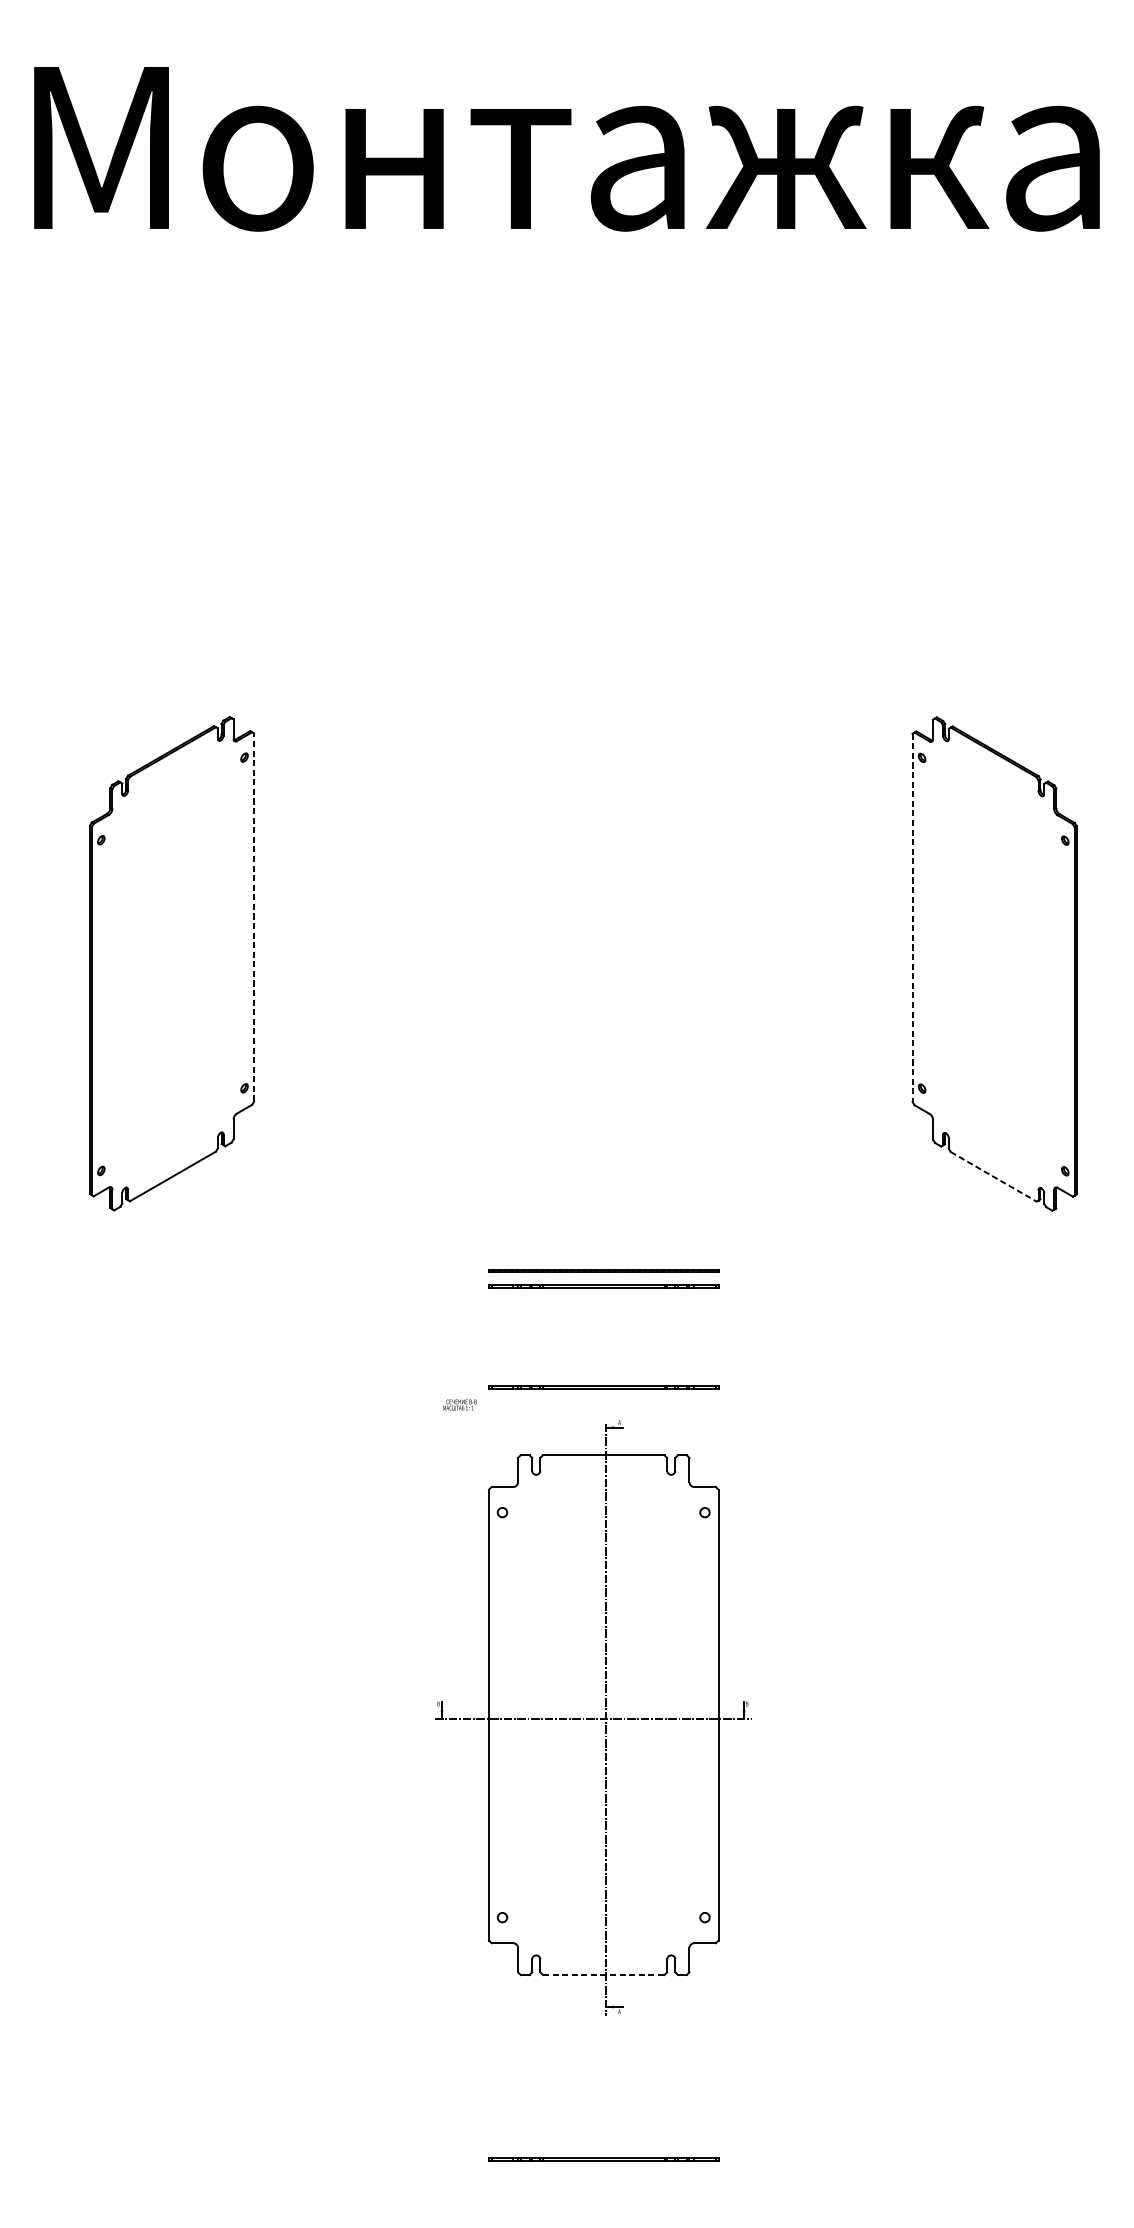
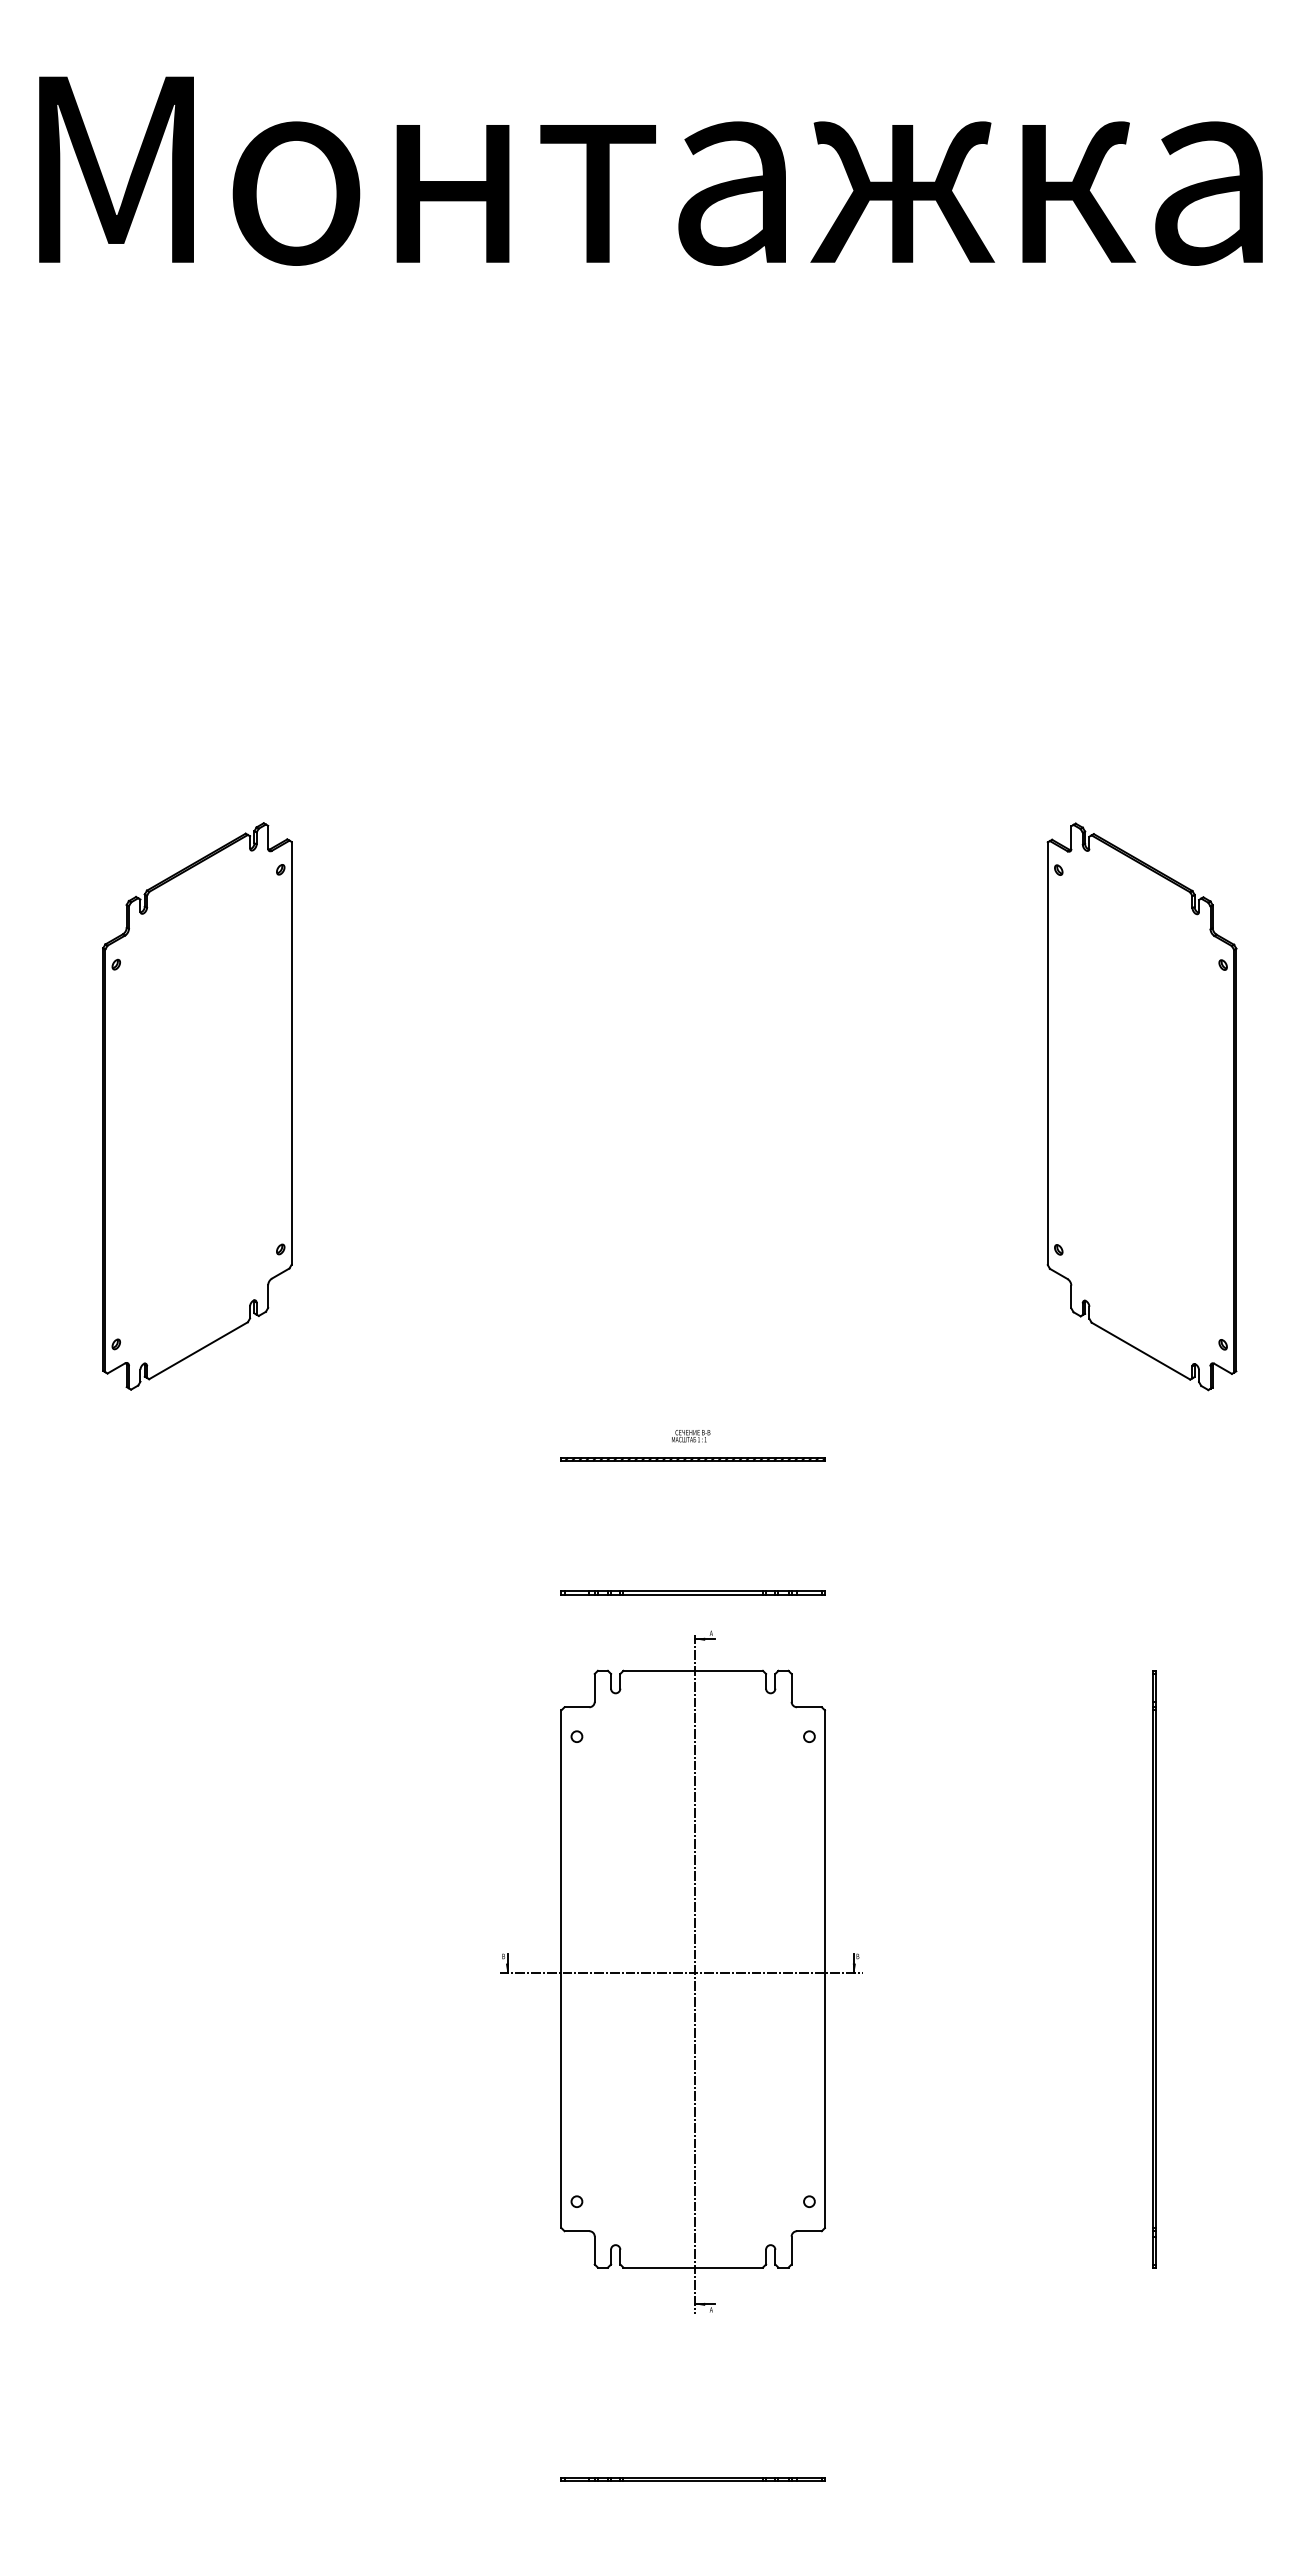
line: (253, 916) -> (291, 1052), dashed -> solid
line: (912, 918) -> (1047, 1054), dashed -> solid
line: (993, 1177) -> (1140, 1351), dashed -> solid
line: (603, 1285) -> (692, 1475), removed
text: (460, 1405) -> (691, 1436), moved
line: (1004, 1715) -> (1153, 1969), added
line: (604, 1974) -> (693, 2267), dashed -> solid

